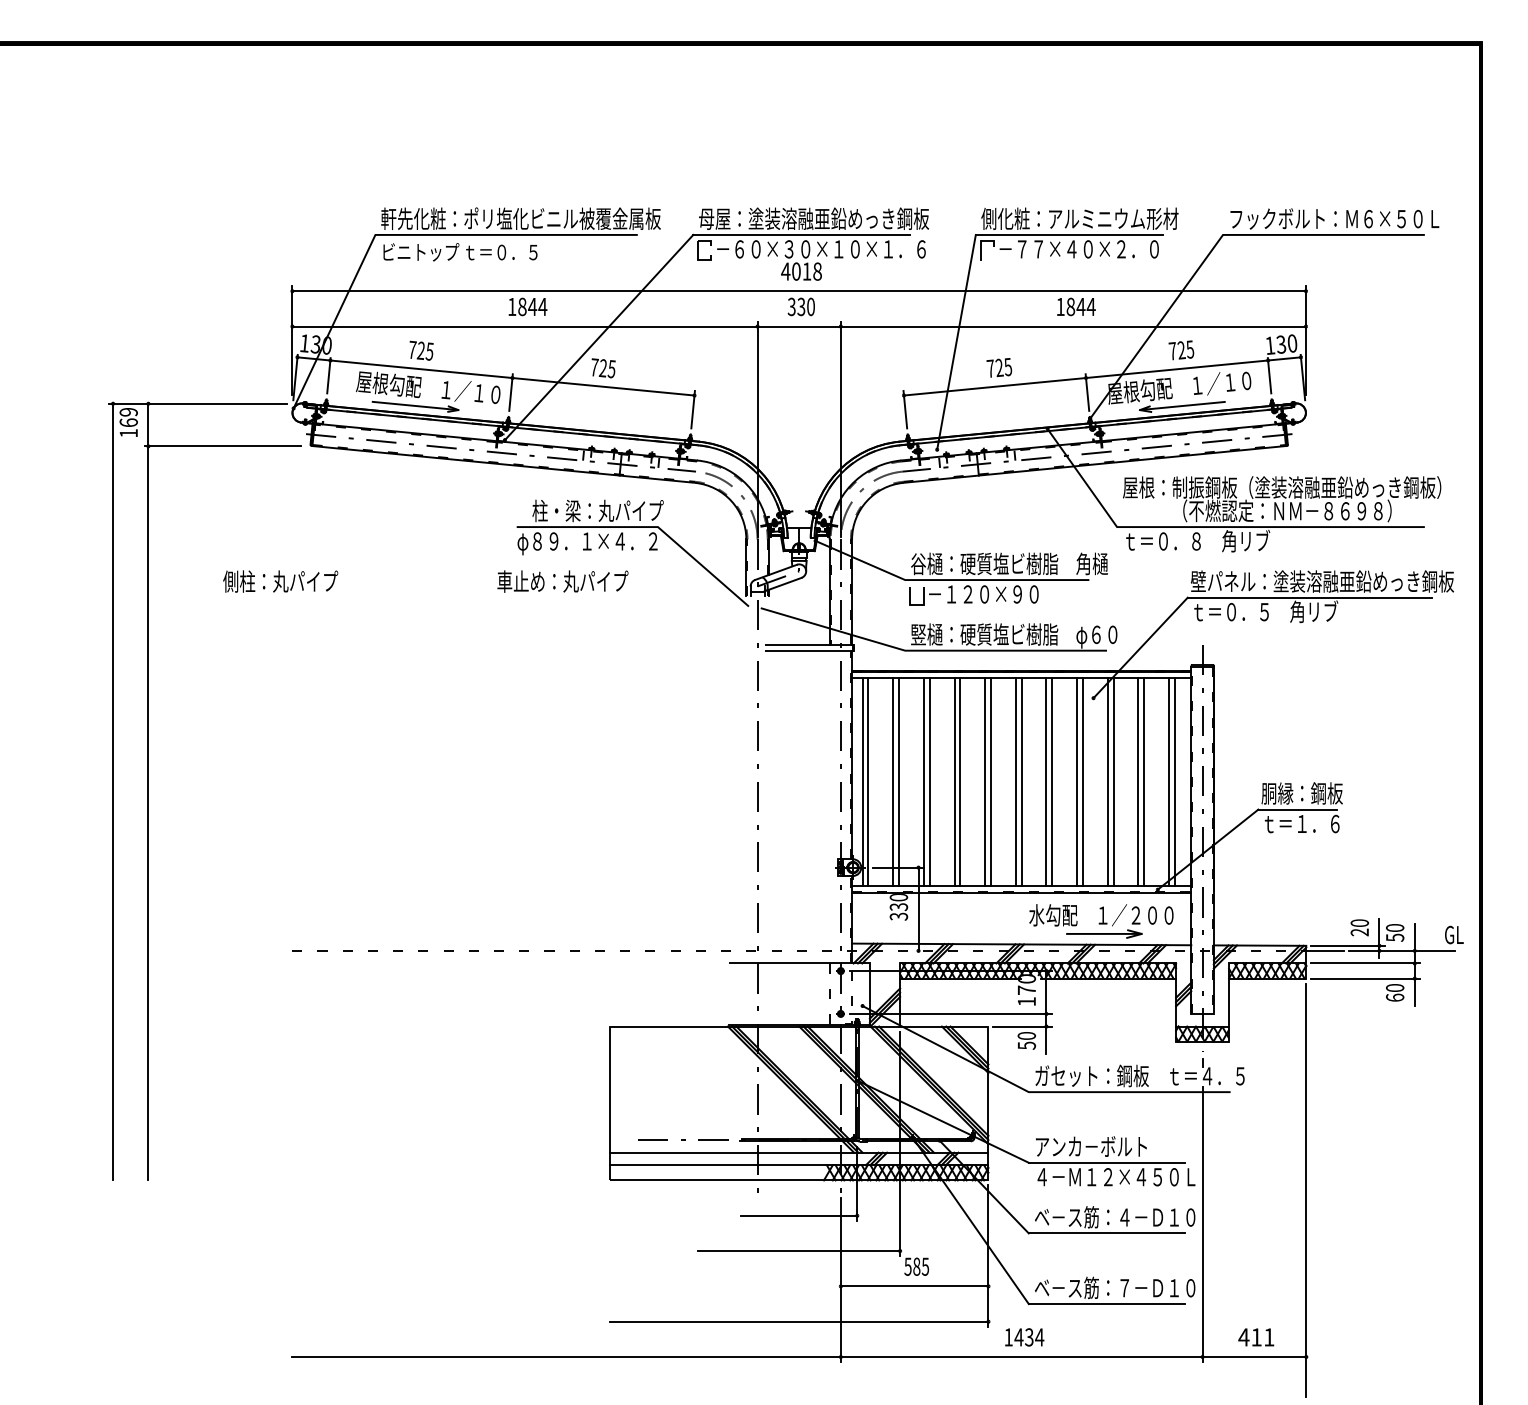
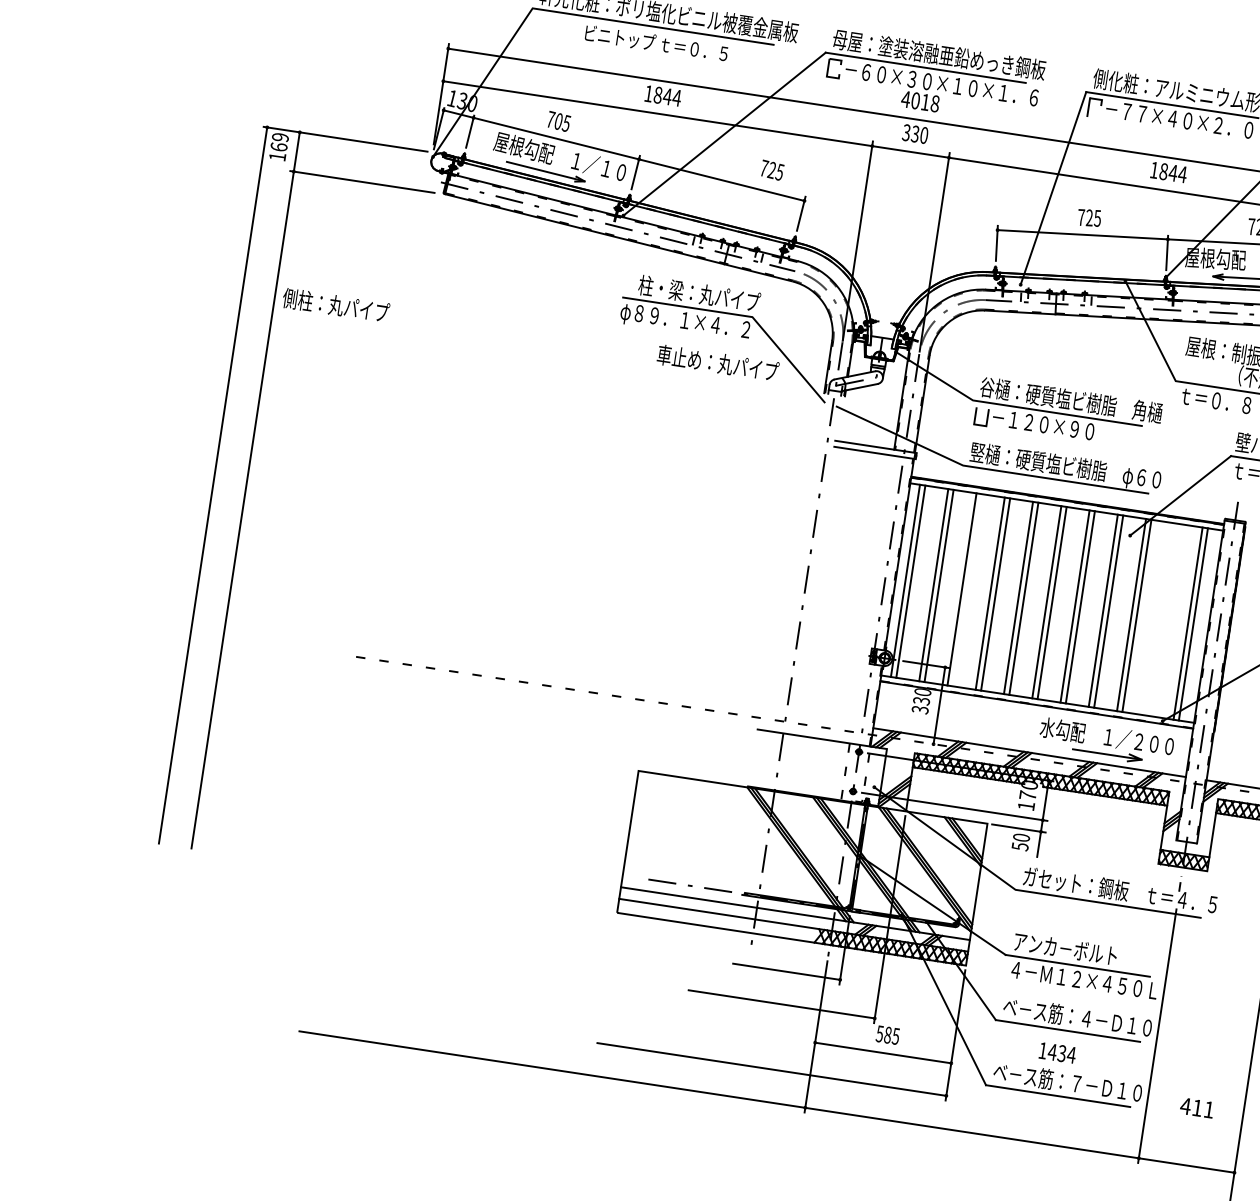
text: (460, 252) -> (656, 43), moved
text: (420, 350) -> (558, 121), 725 -> 705
text: (603, 368) -> (772, 170), moved
text: (280, 581) -> (335, 305), moved
text: (562, 581) -> (717, 363), moved
line: (929, 782) -> (967, 590), removed
line: (1138, 782) -> (1159, 619), removed
line: (1144, 782) -> (1165, 620), removed
text: (1024, 1337) -> (1057, 1053), moved
text: (1256, 1337) -> (1197, 1108), moved

